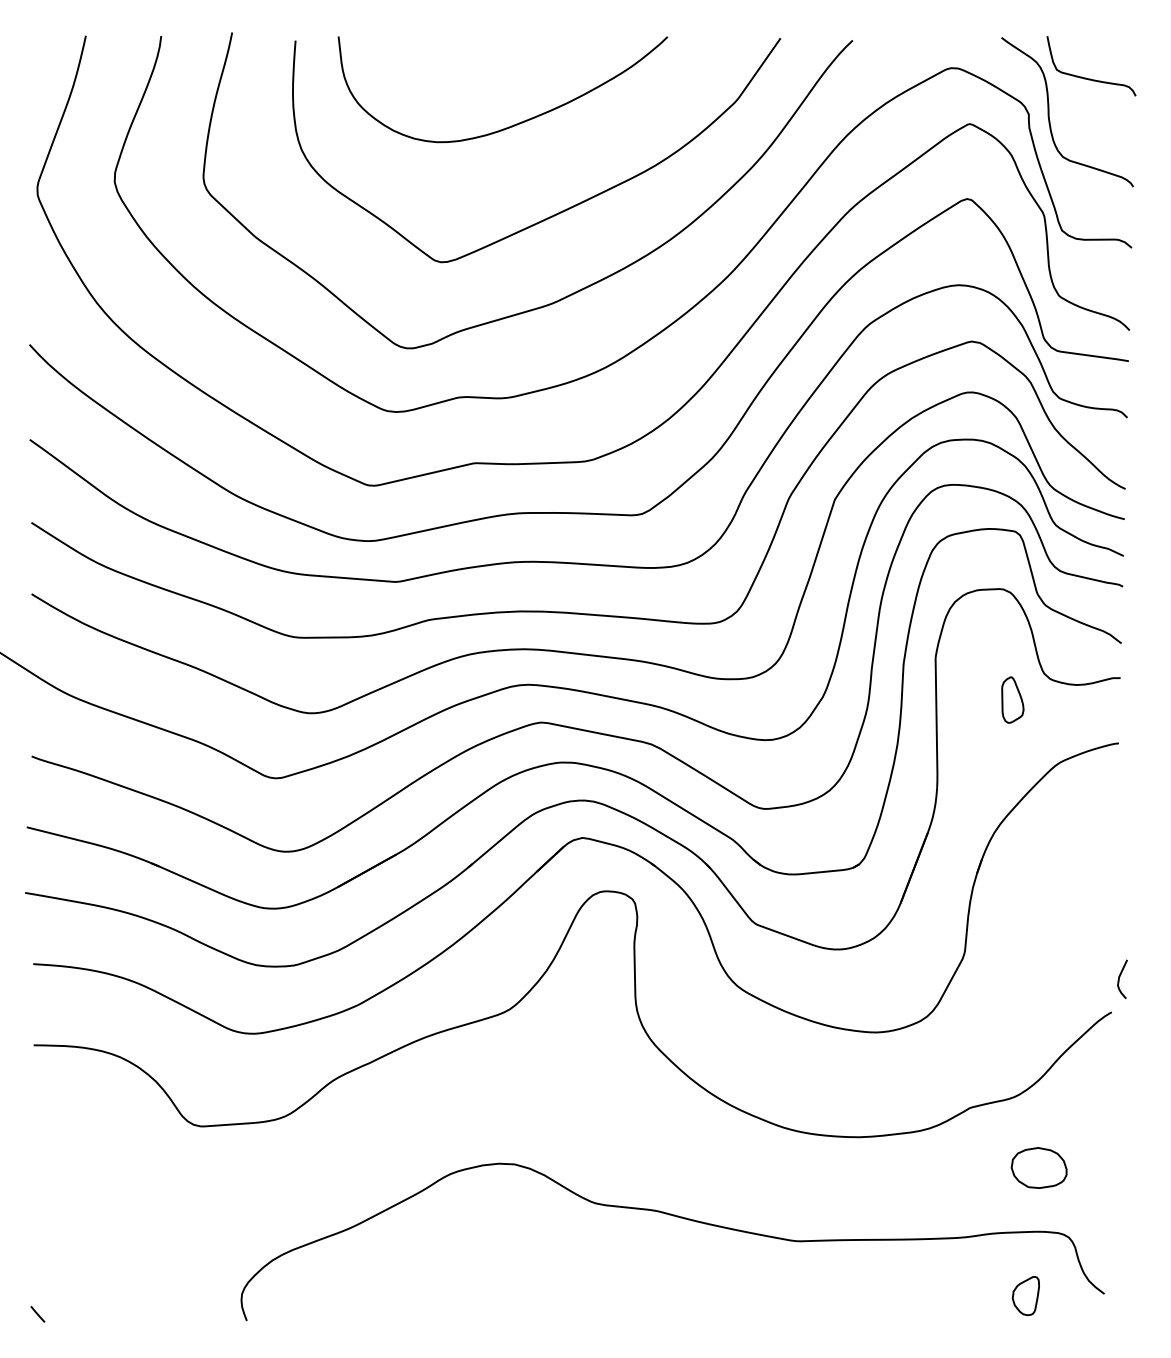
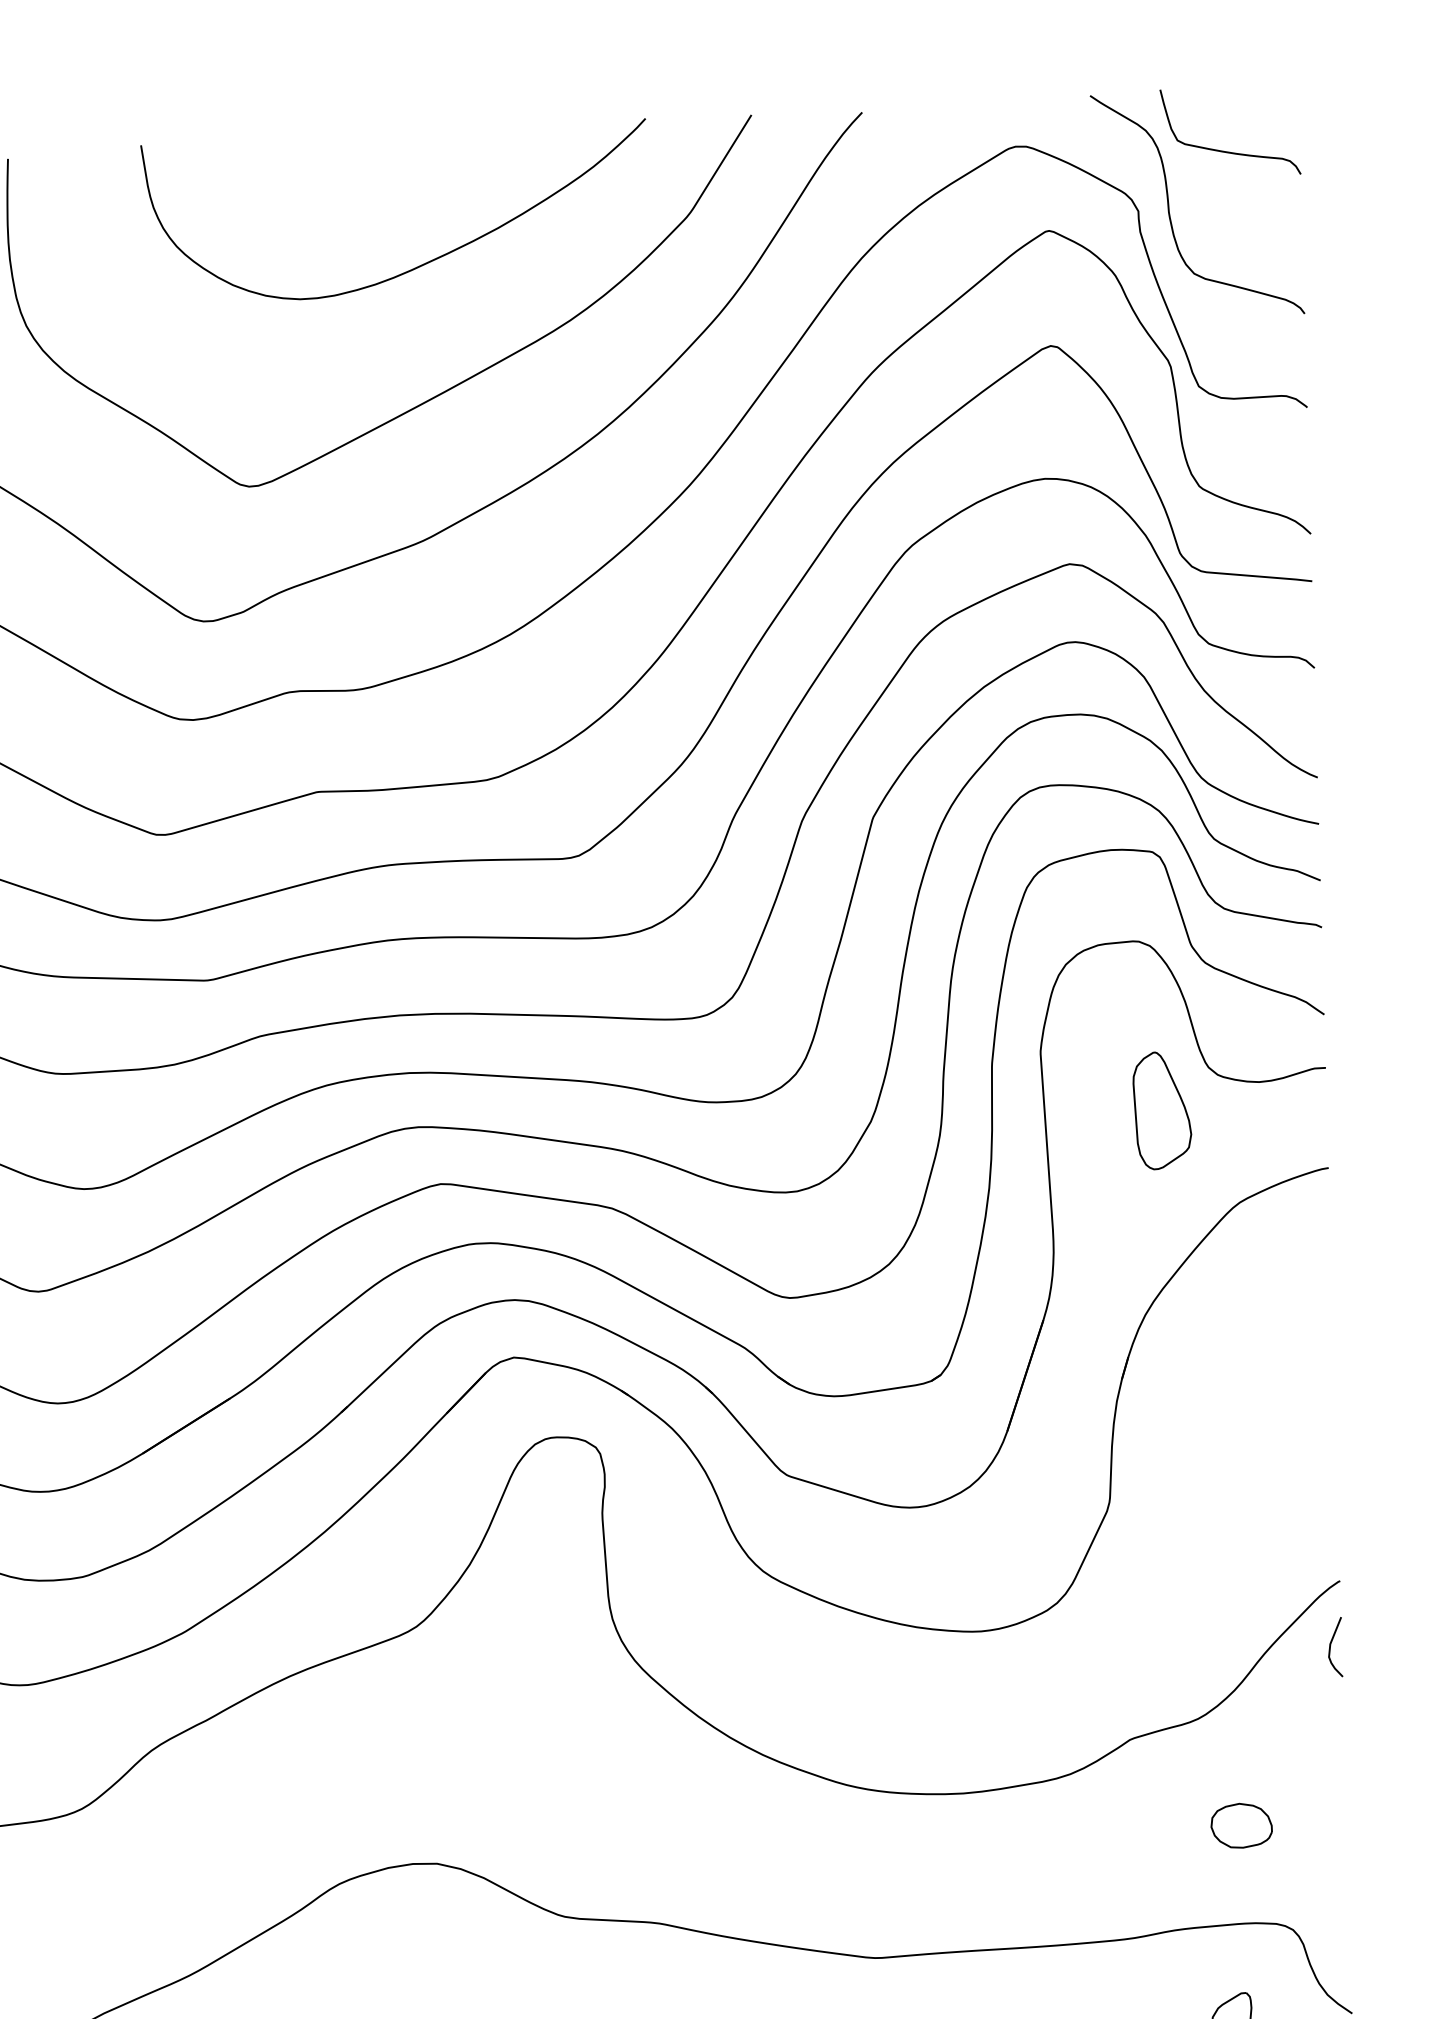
curve: (518, 122) -> (423, 262), moved
part: (1012, 699) -> (1161, 1109), size x1.67
curve: (1120, 977) -> (1332, 1644), moved
part: (1038, 1167) -> (1240, 1825), size x0.71

